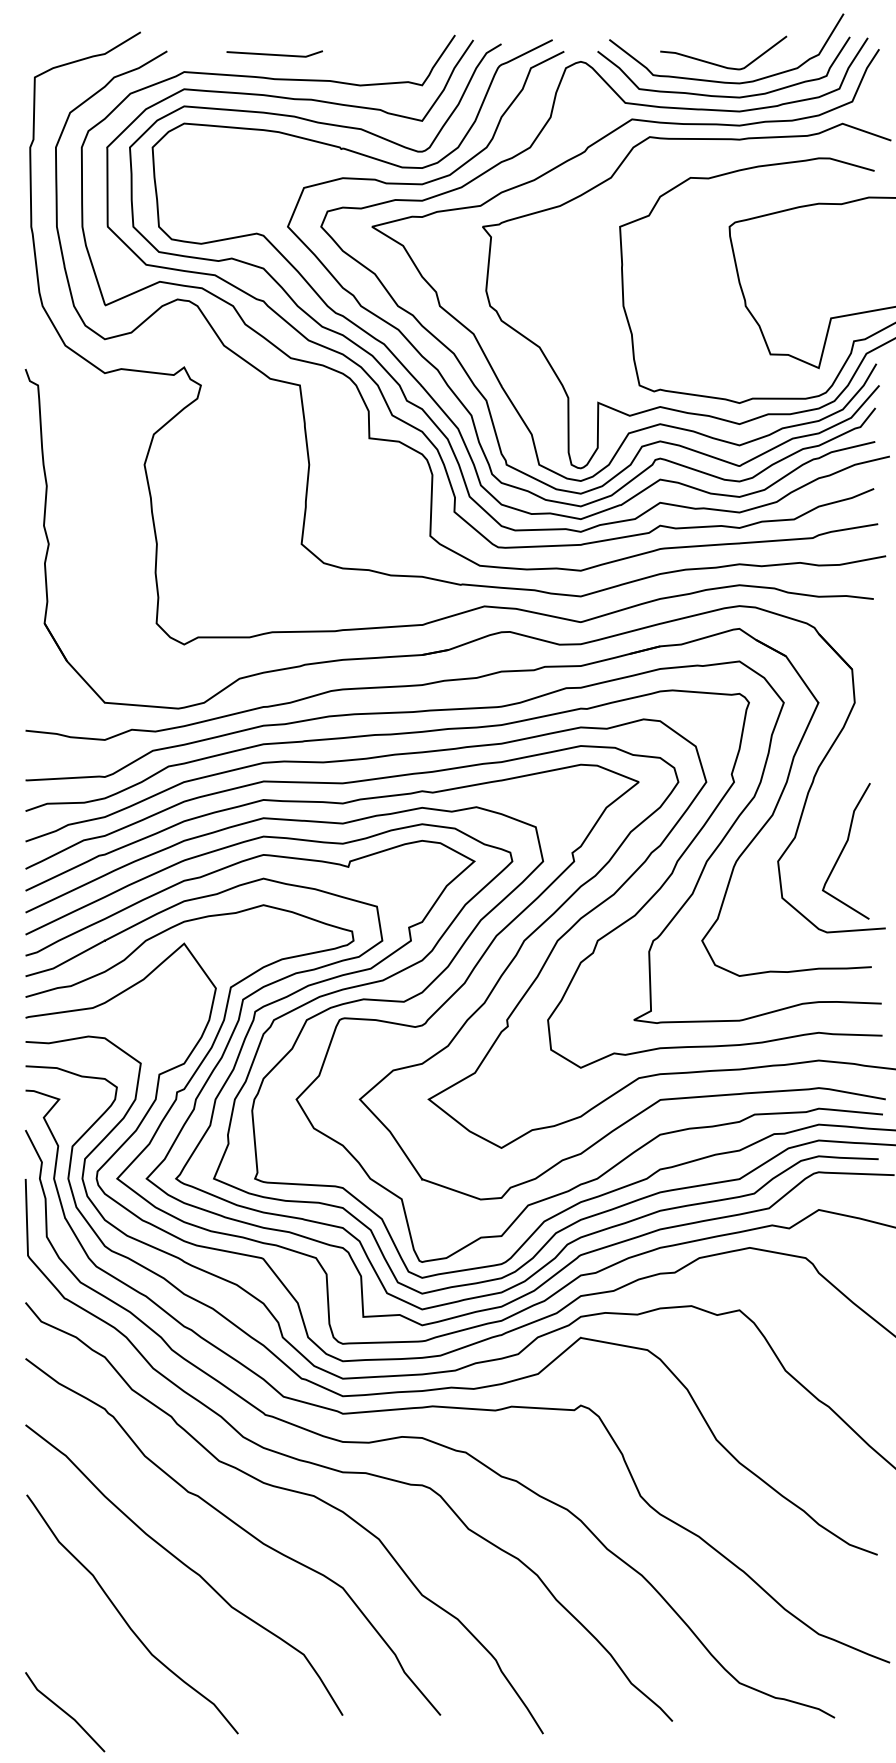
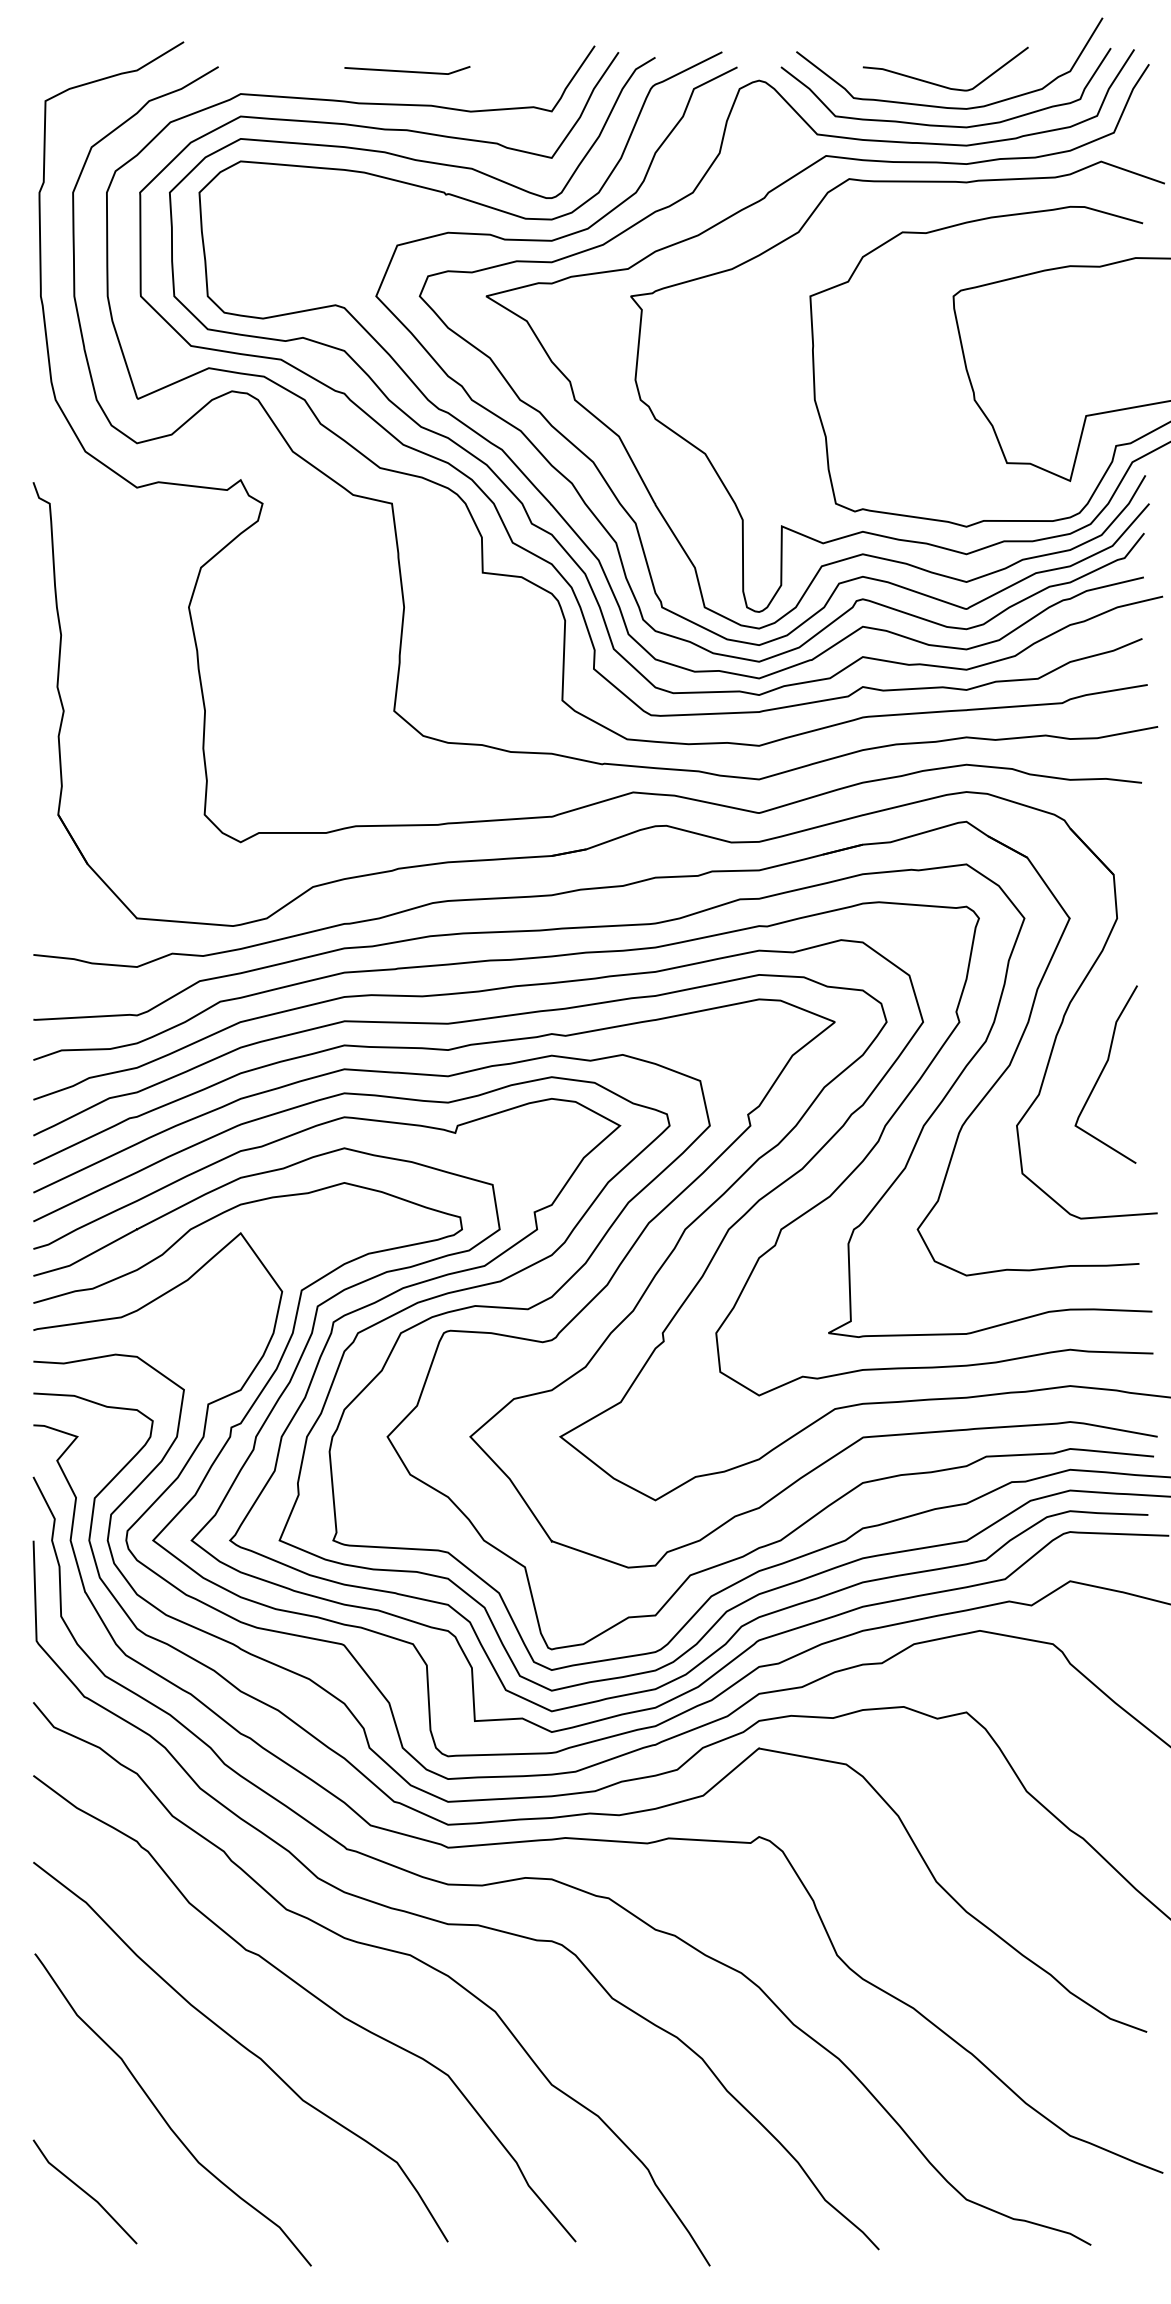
line: (274, 54) -> (407, 71), moved
curve: (843, 850) -> (1102, 1073), moved
line: (65, 1712) -> (85, 2192), moved

